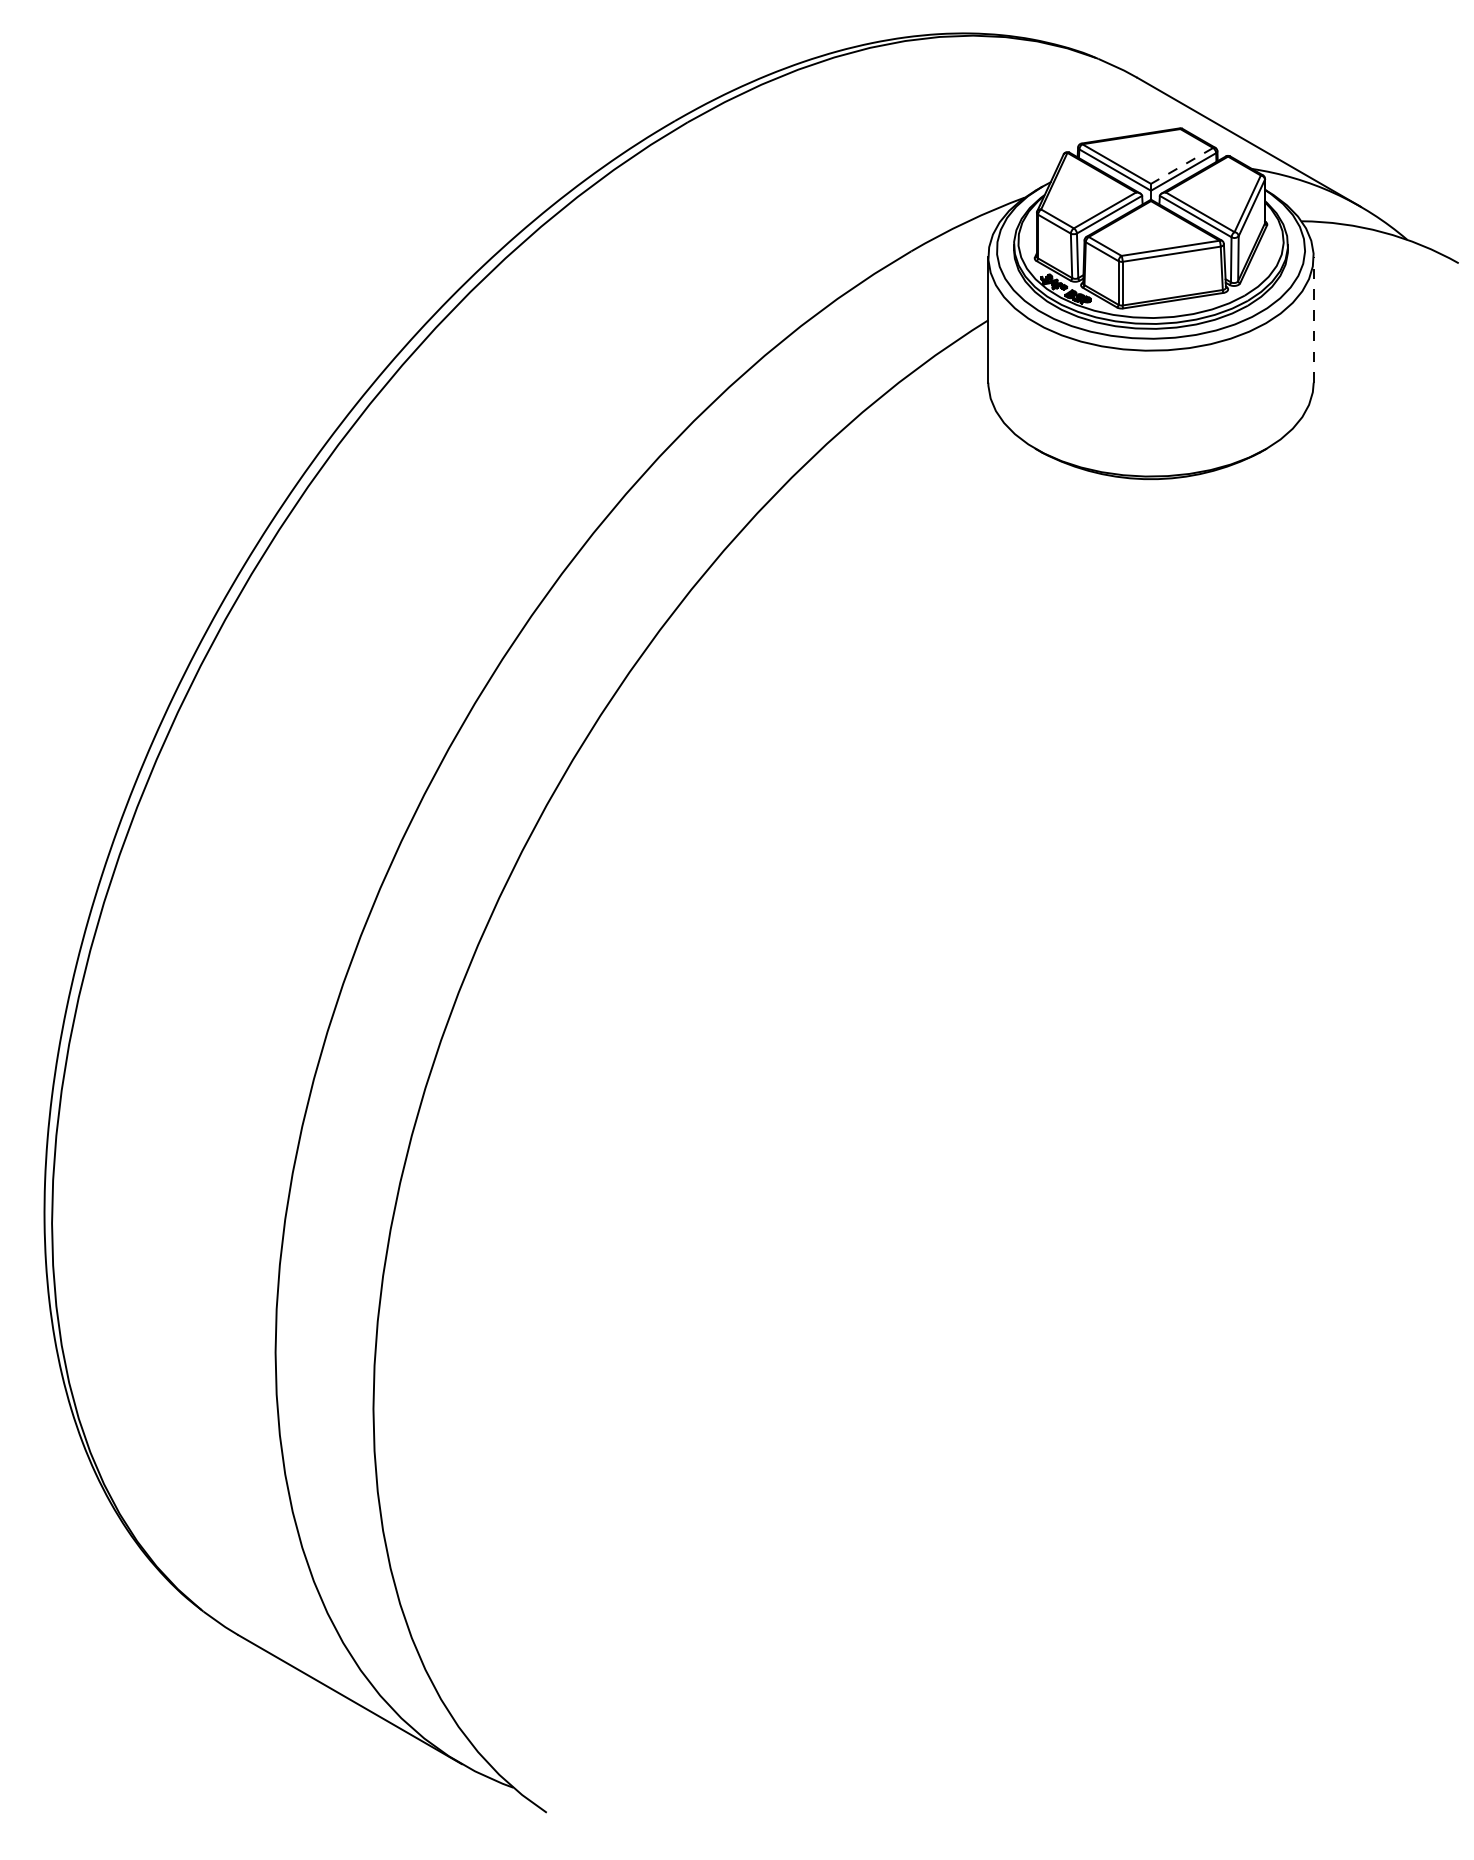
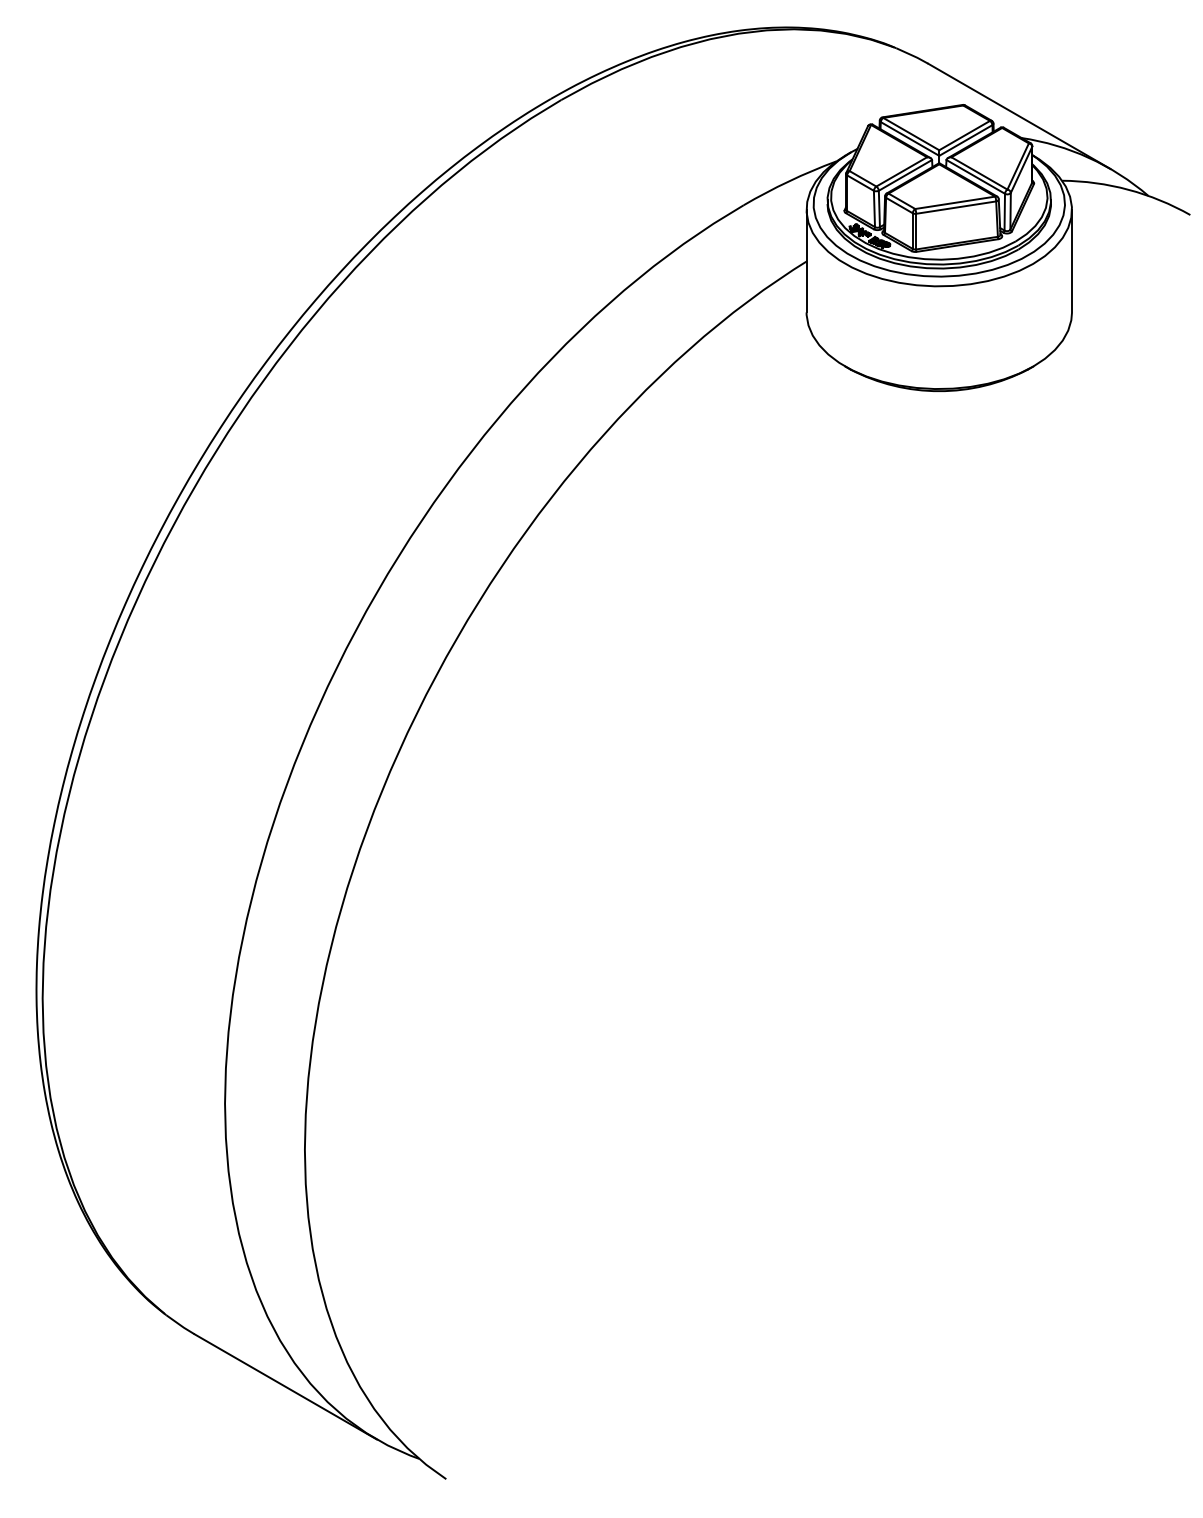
line: (1182, 165) -> (964, 135), dashed -> solid
line: (1313, 319) -> (1071, 260), dashed -> solid

